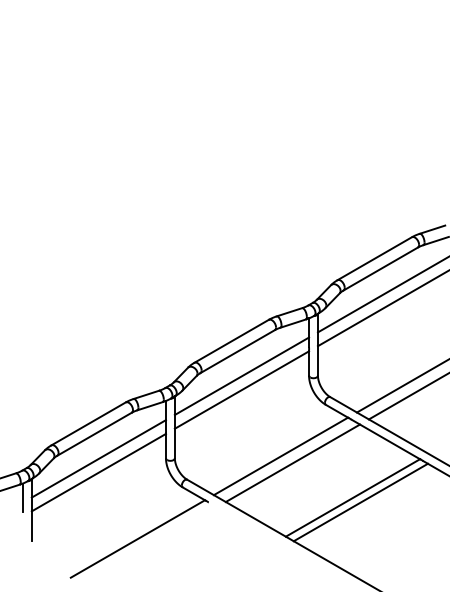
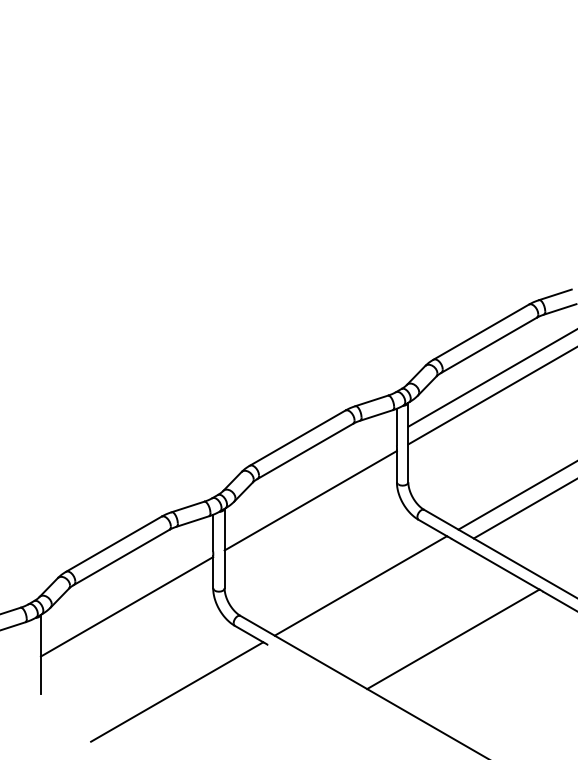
line: (241, 375) -> (310, 482), removed
line: (98, 458) -> (126, 588), removed
line: (293, 463) -> (376, 594), removed
line: (22, 497) -> (29, 638), removed
line: (360, 501) -> (463, 644), removed

